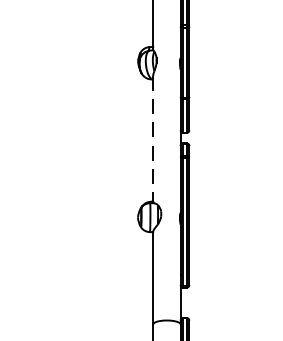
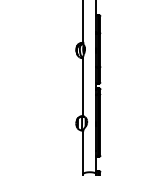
line: (153, 141) -> (83, 87), dashed -> solid

